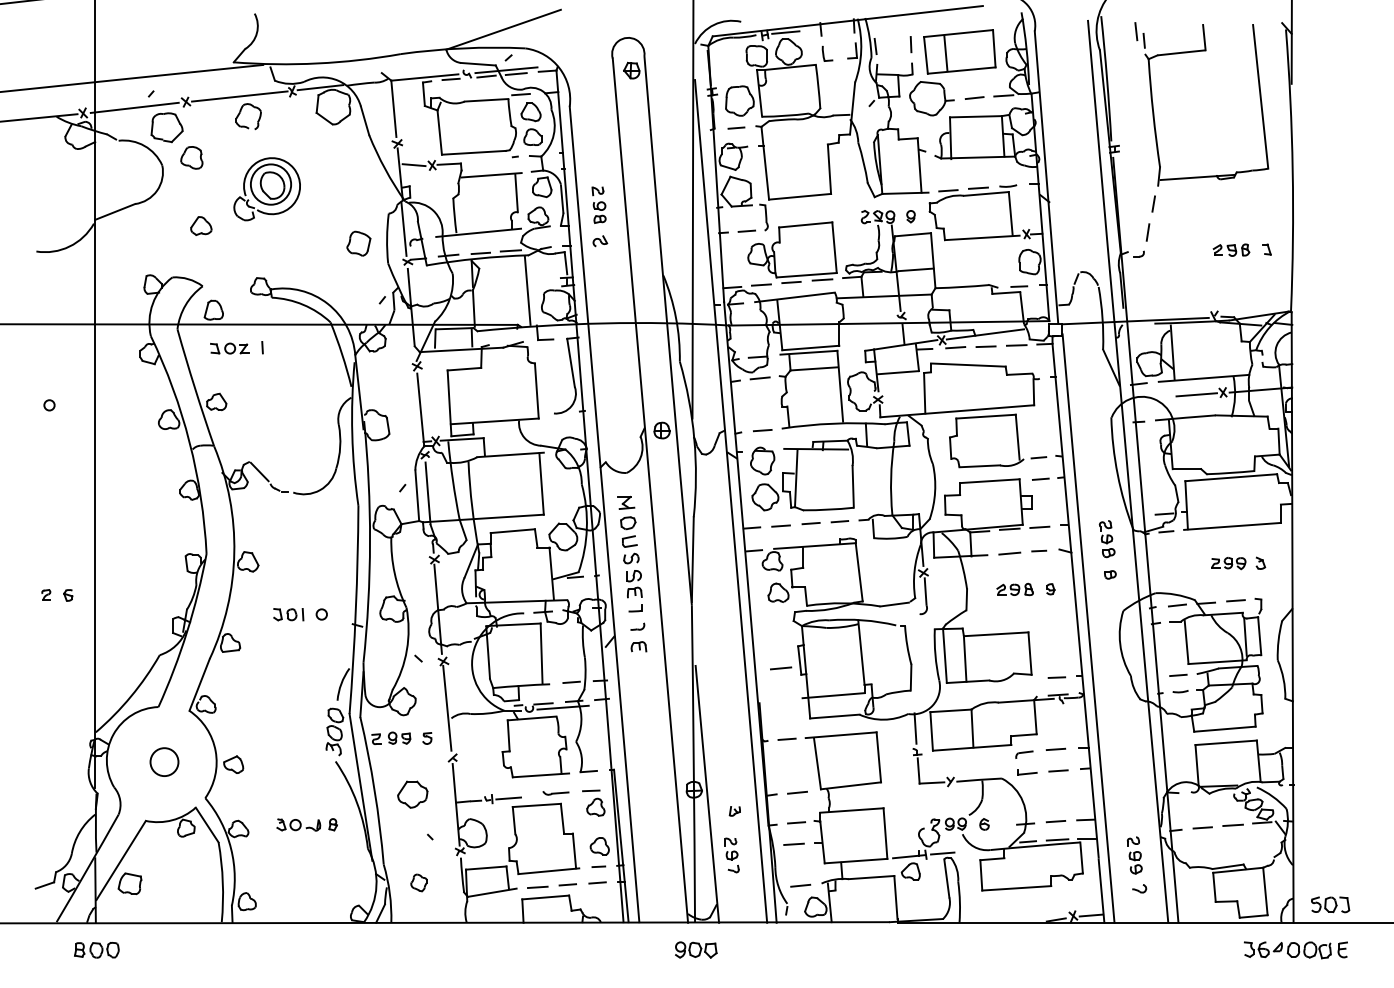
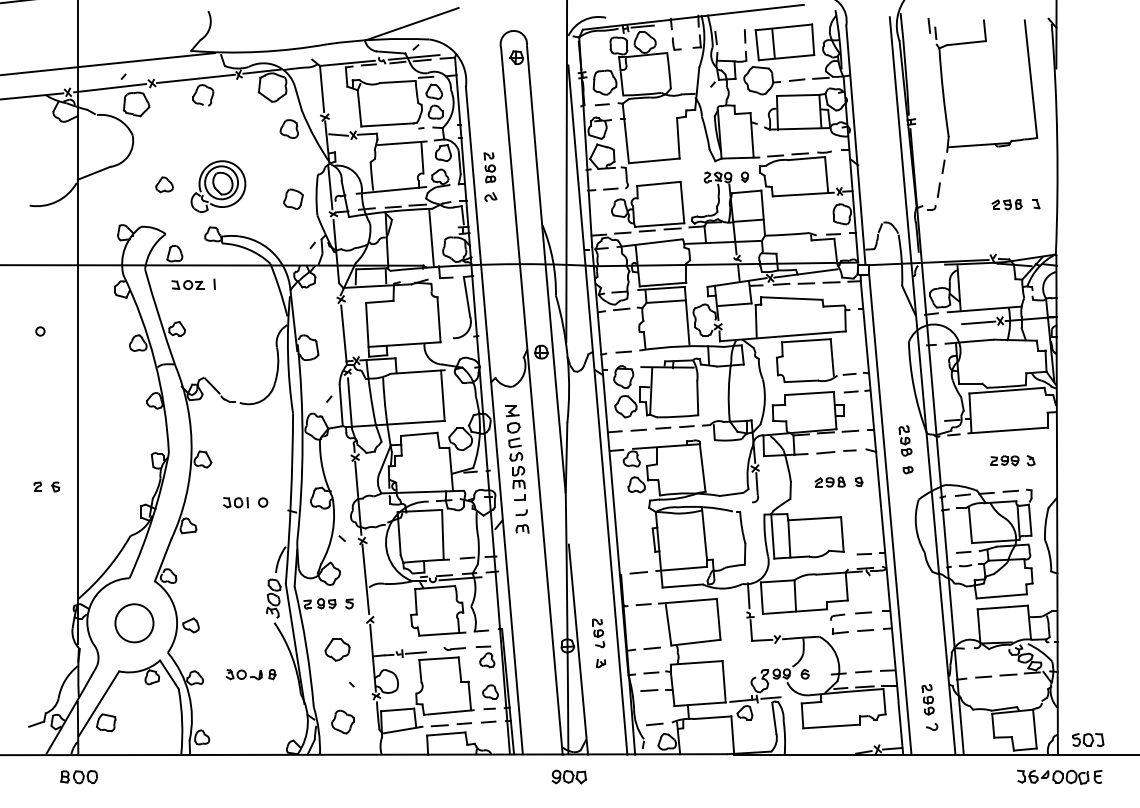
part: (191, 157) -> (289, 128), moved
part: (266, 189) -> (217, 186), moved
line: (781, 668) -> (639, 572), moved
circle: (164, 761) -> (134, 622), size x1.67
part: (731, 855) -> (598, 633), moved
part: (418, 882) -> (342, 721), size x1.67

